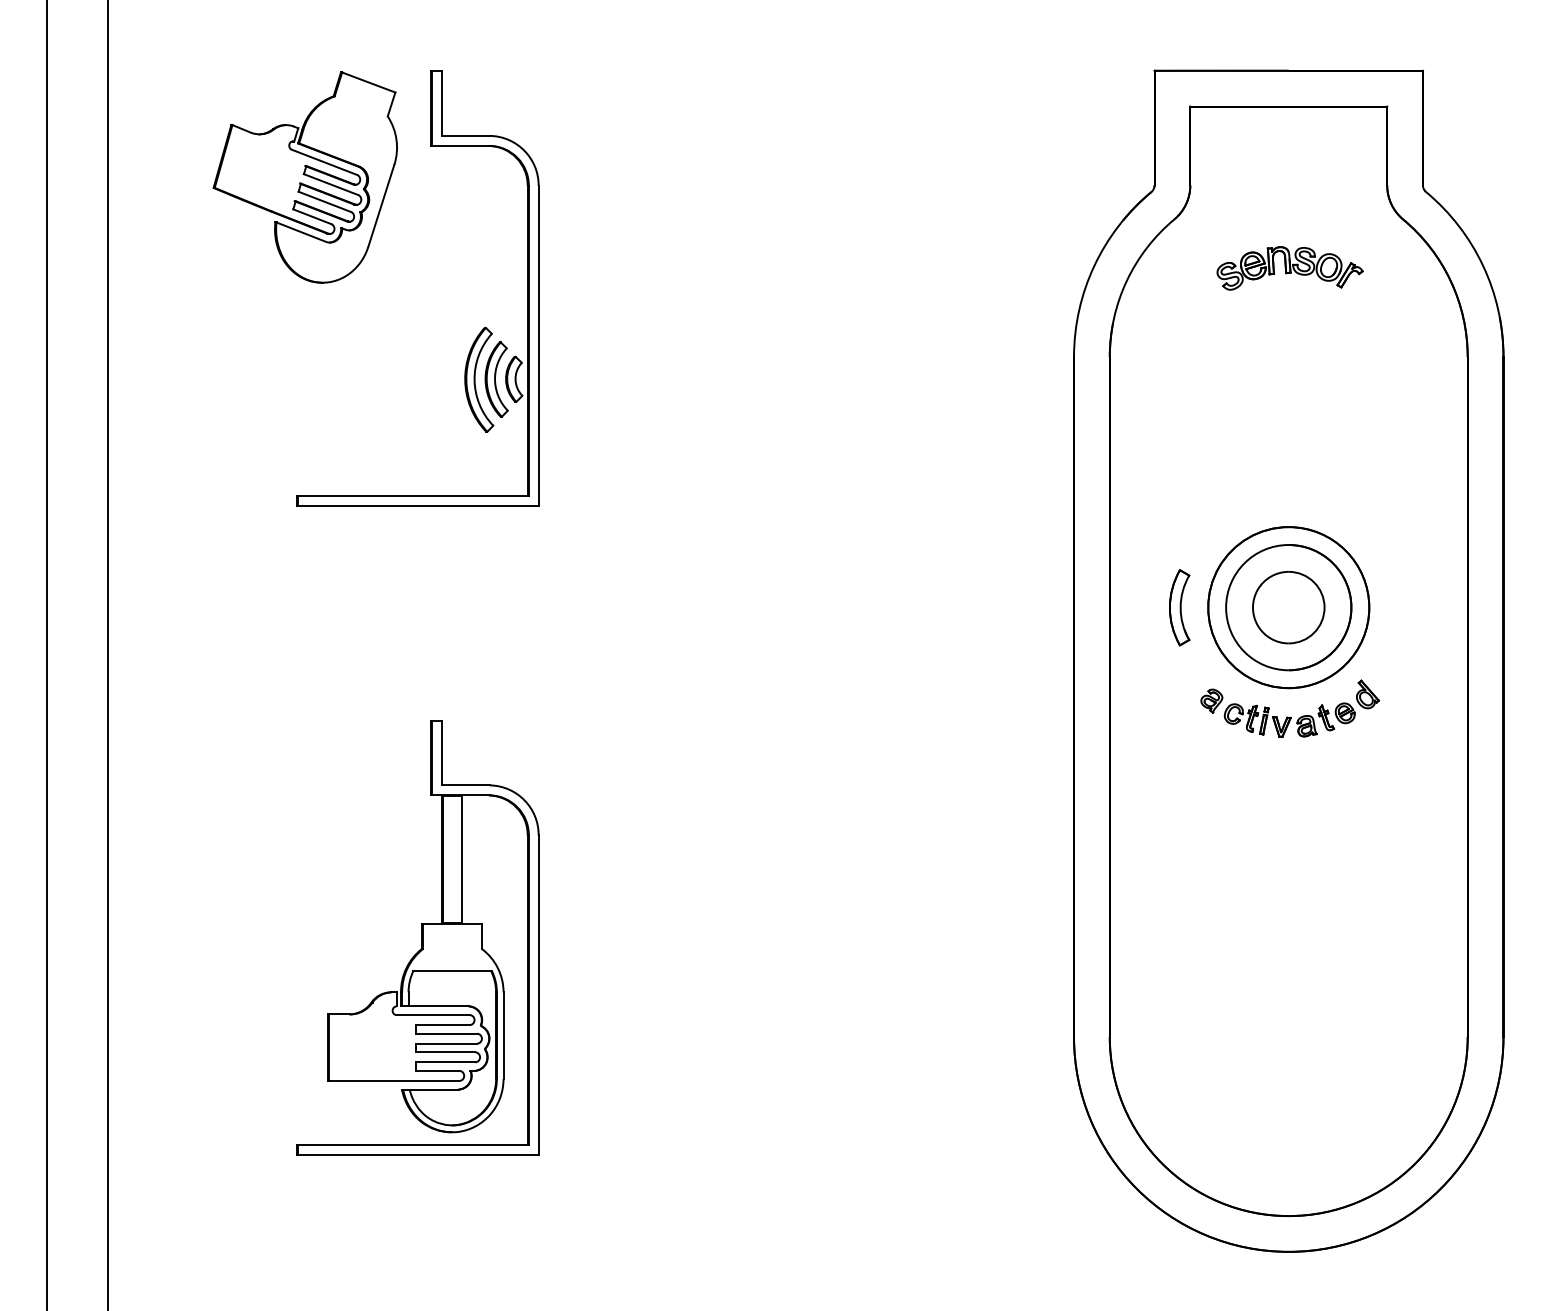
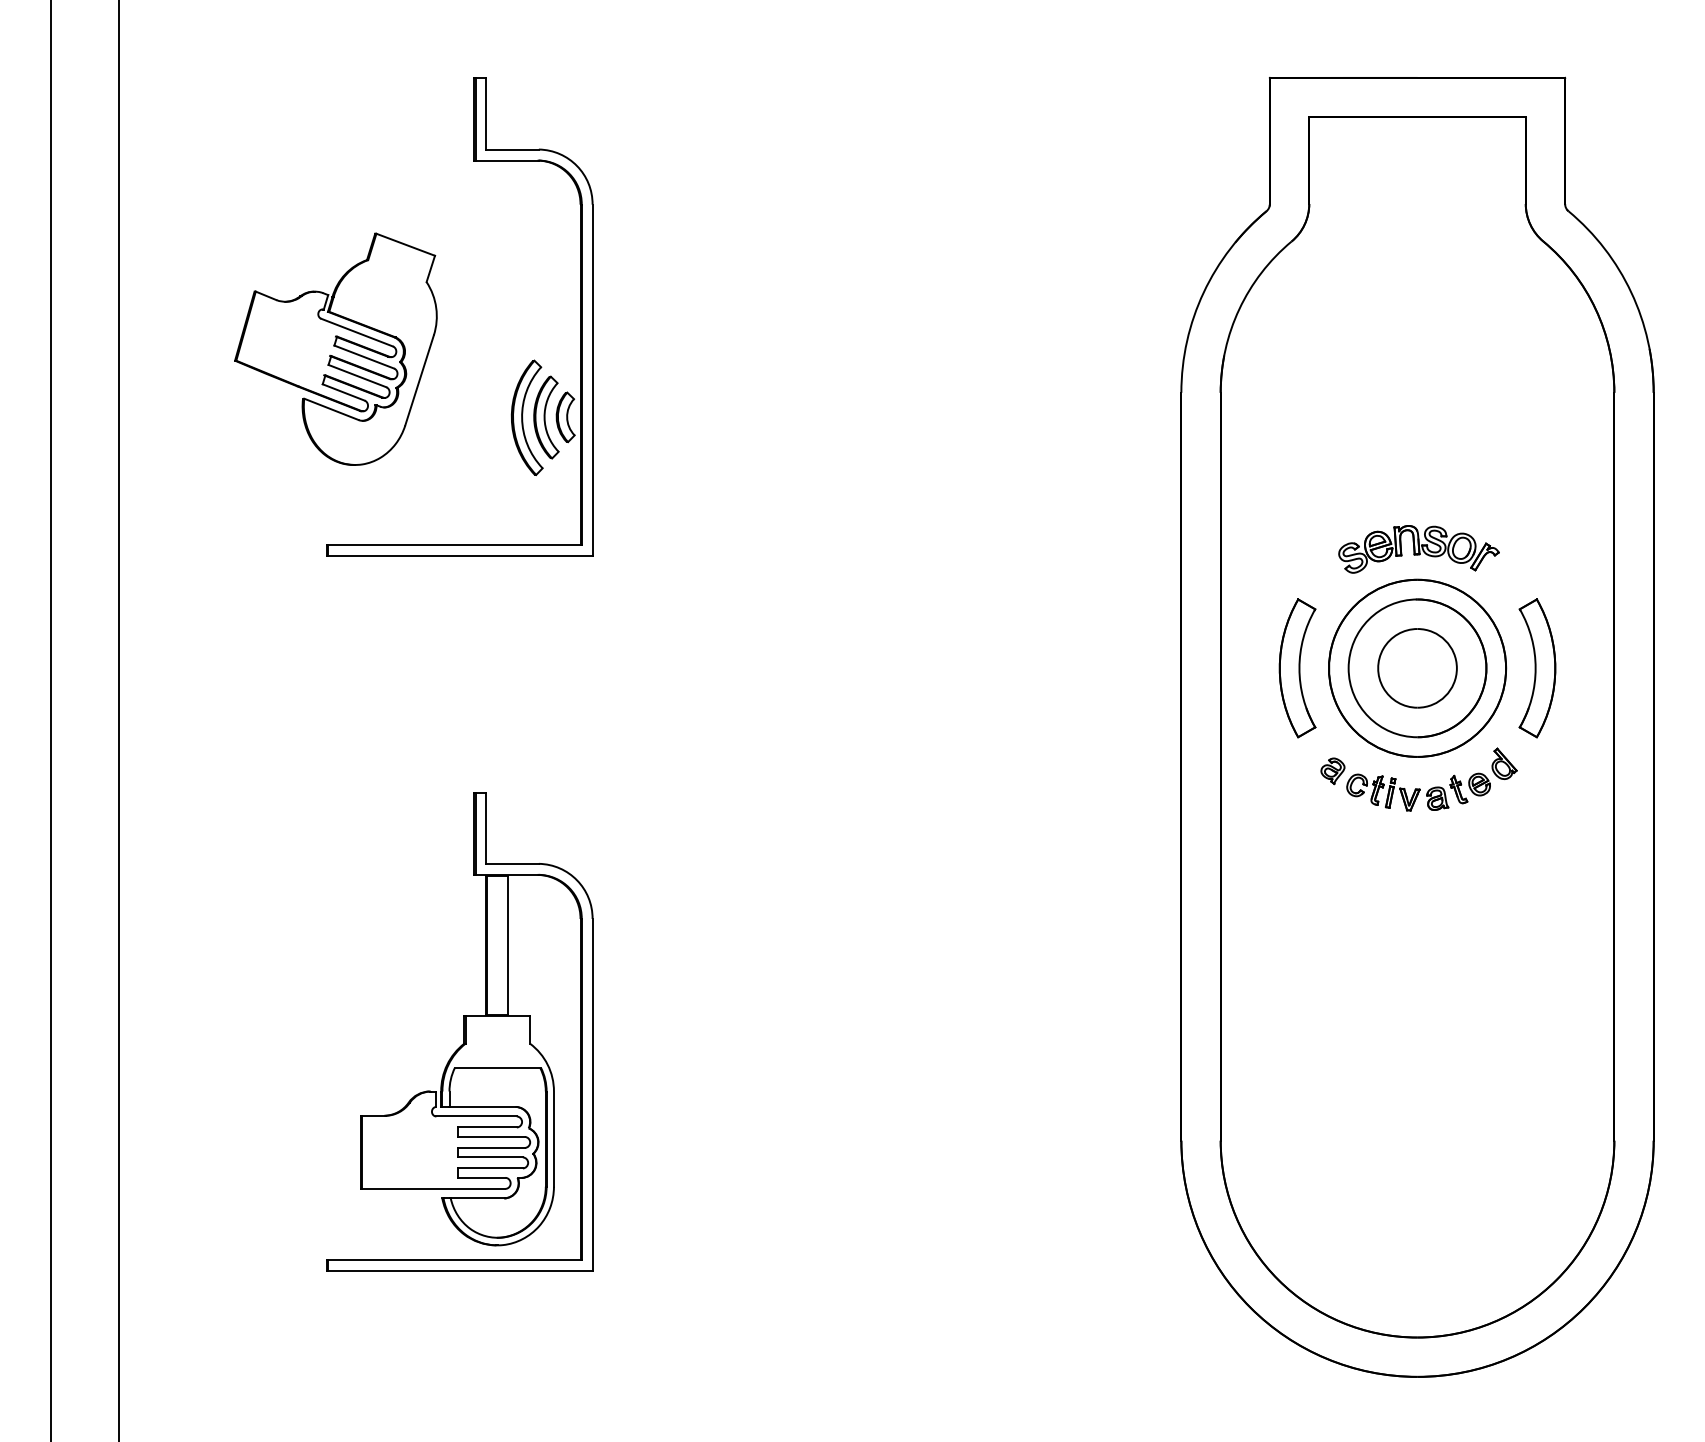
part: (304, 177) -> (335, 349), moved
part: (1289, 268) -> (1418, 549), moved
part: (1179, 607) -> (1297, 668), size x1.67
part: (1397, 607) -> (1537, 668), added

